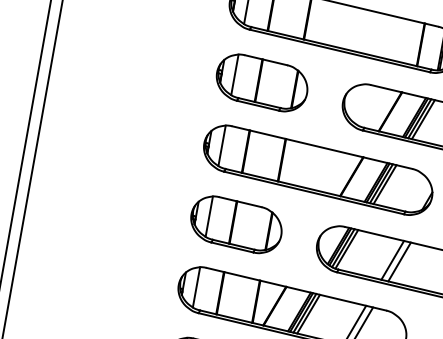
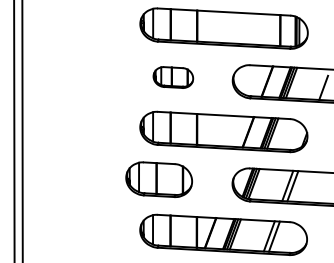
part: (262, 82) -> (173, 77), size x0.6
part: (235, 224) -> (158, 179), moved

